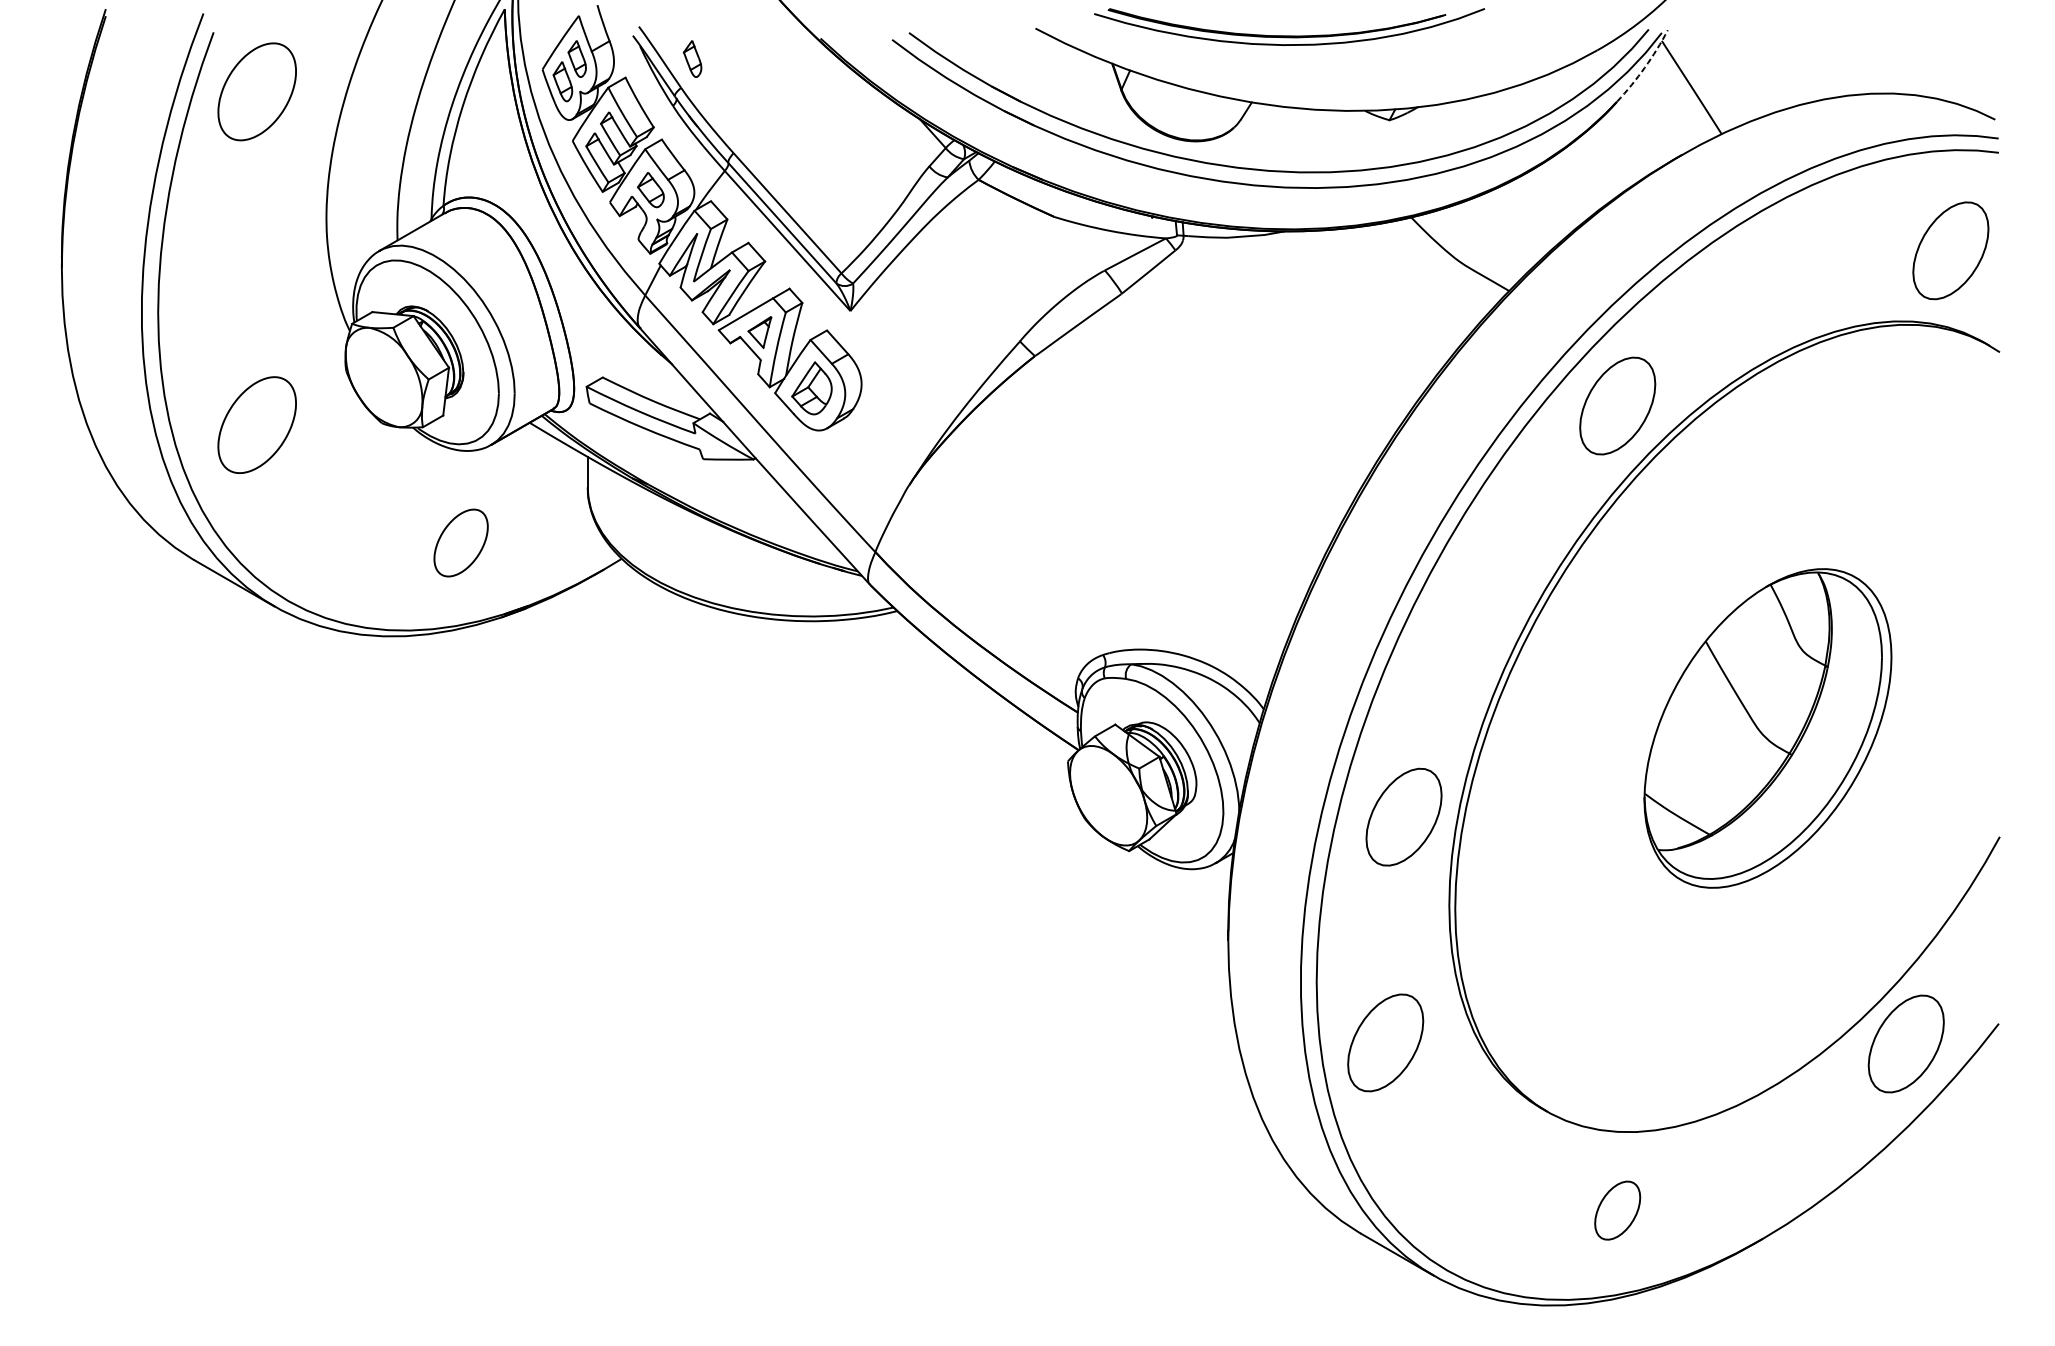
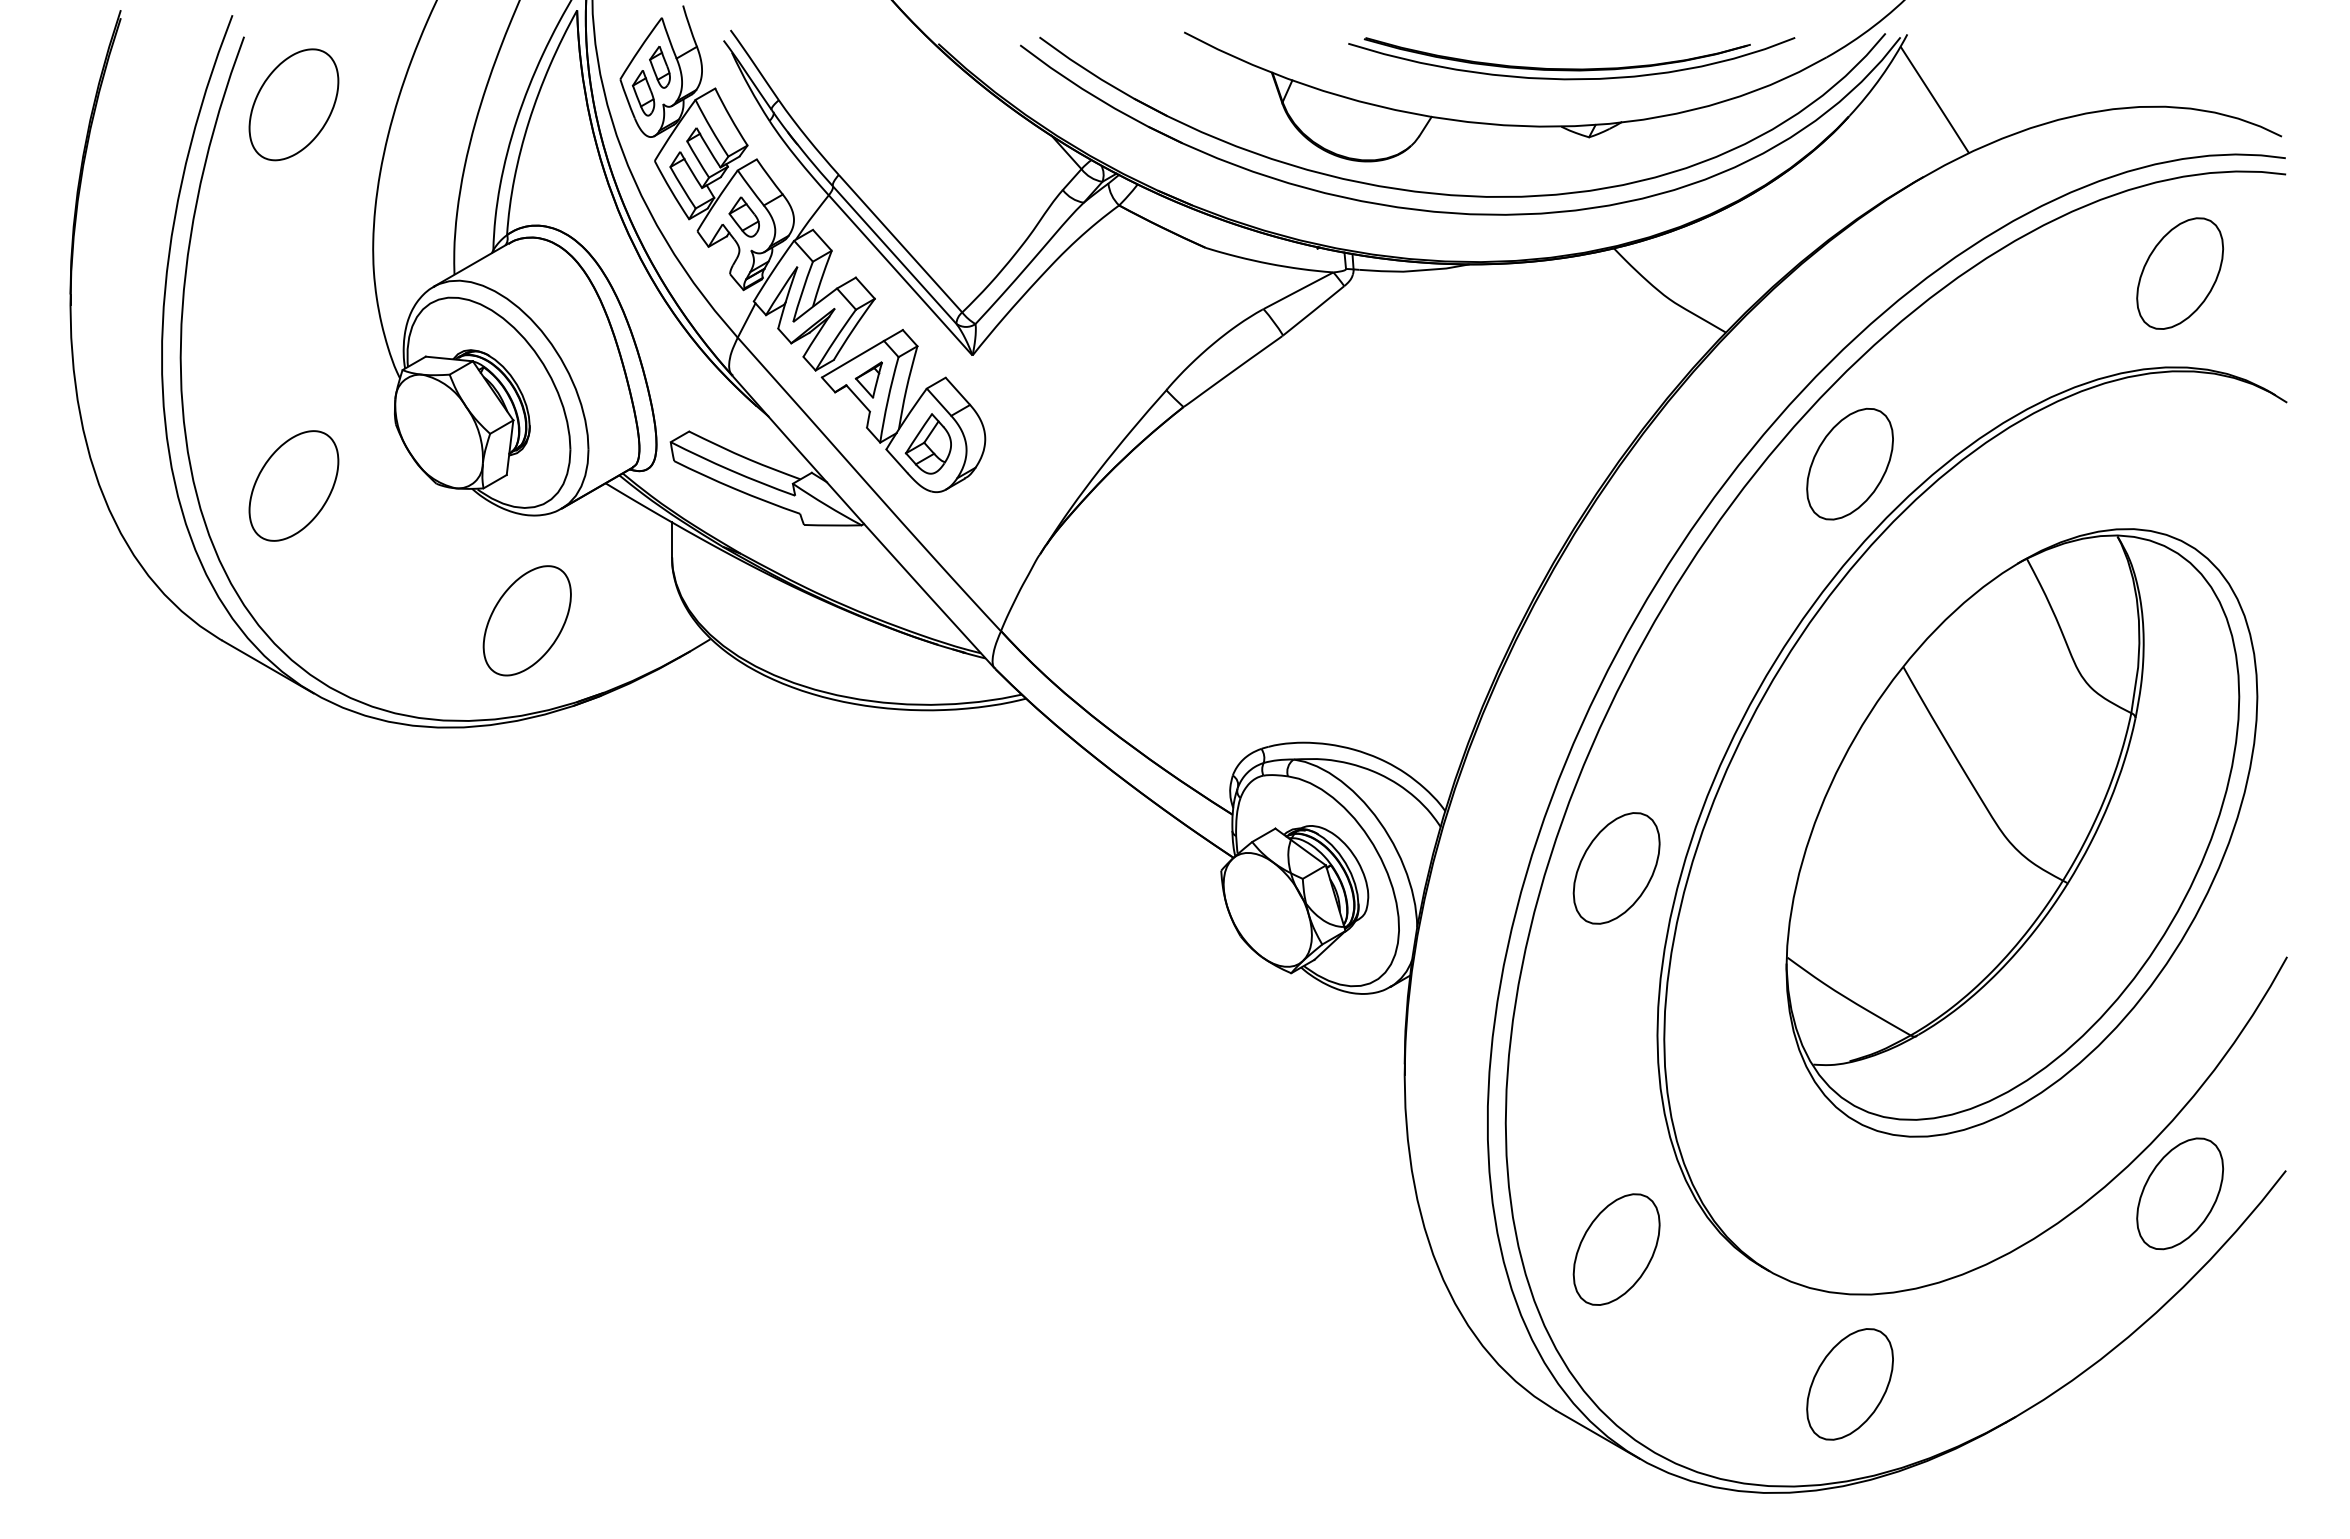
part: (1289, 35) -> (1571, 68), moved
part: (692, 59) -> (791, 67), removed
arc: (1645, 67) -> (1881, 77), dashed -> solid
part: (1950, 250) -> (2179, 273), moved
part: (460, 542) -> (526, 620), size x1.43
part: (1767, 728) -> (2021, 832), size x1.67
part: (1403, 817) -> (1616, 868), moved
part: (1385, 1042) -> (1616, 1249), moved
part: (1617, 1210) -> (1849, 1384), size x1.67

